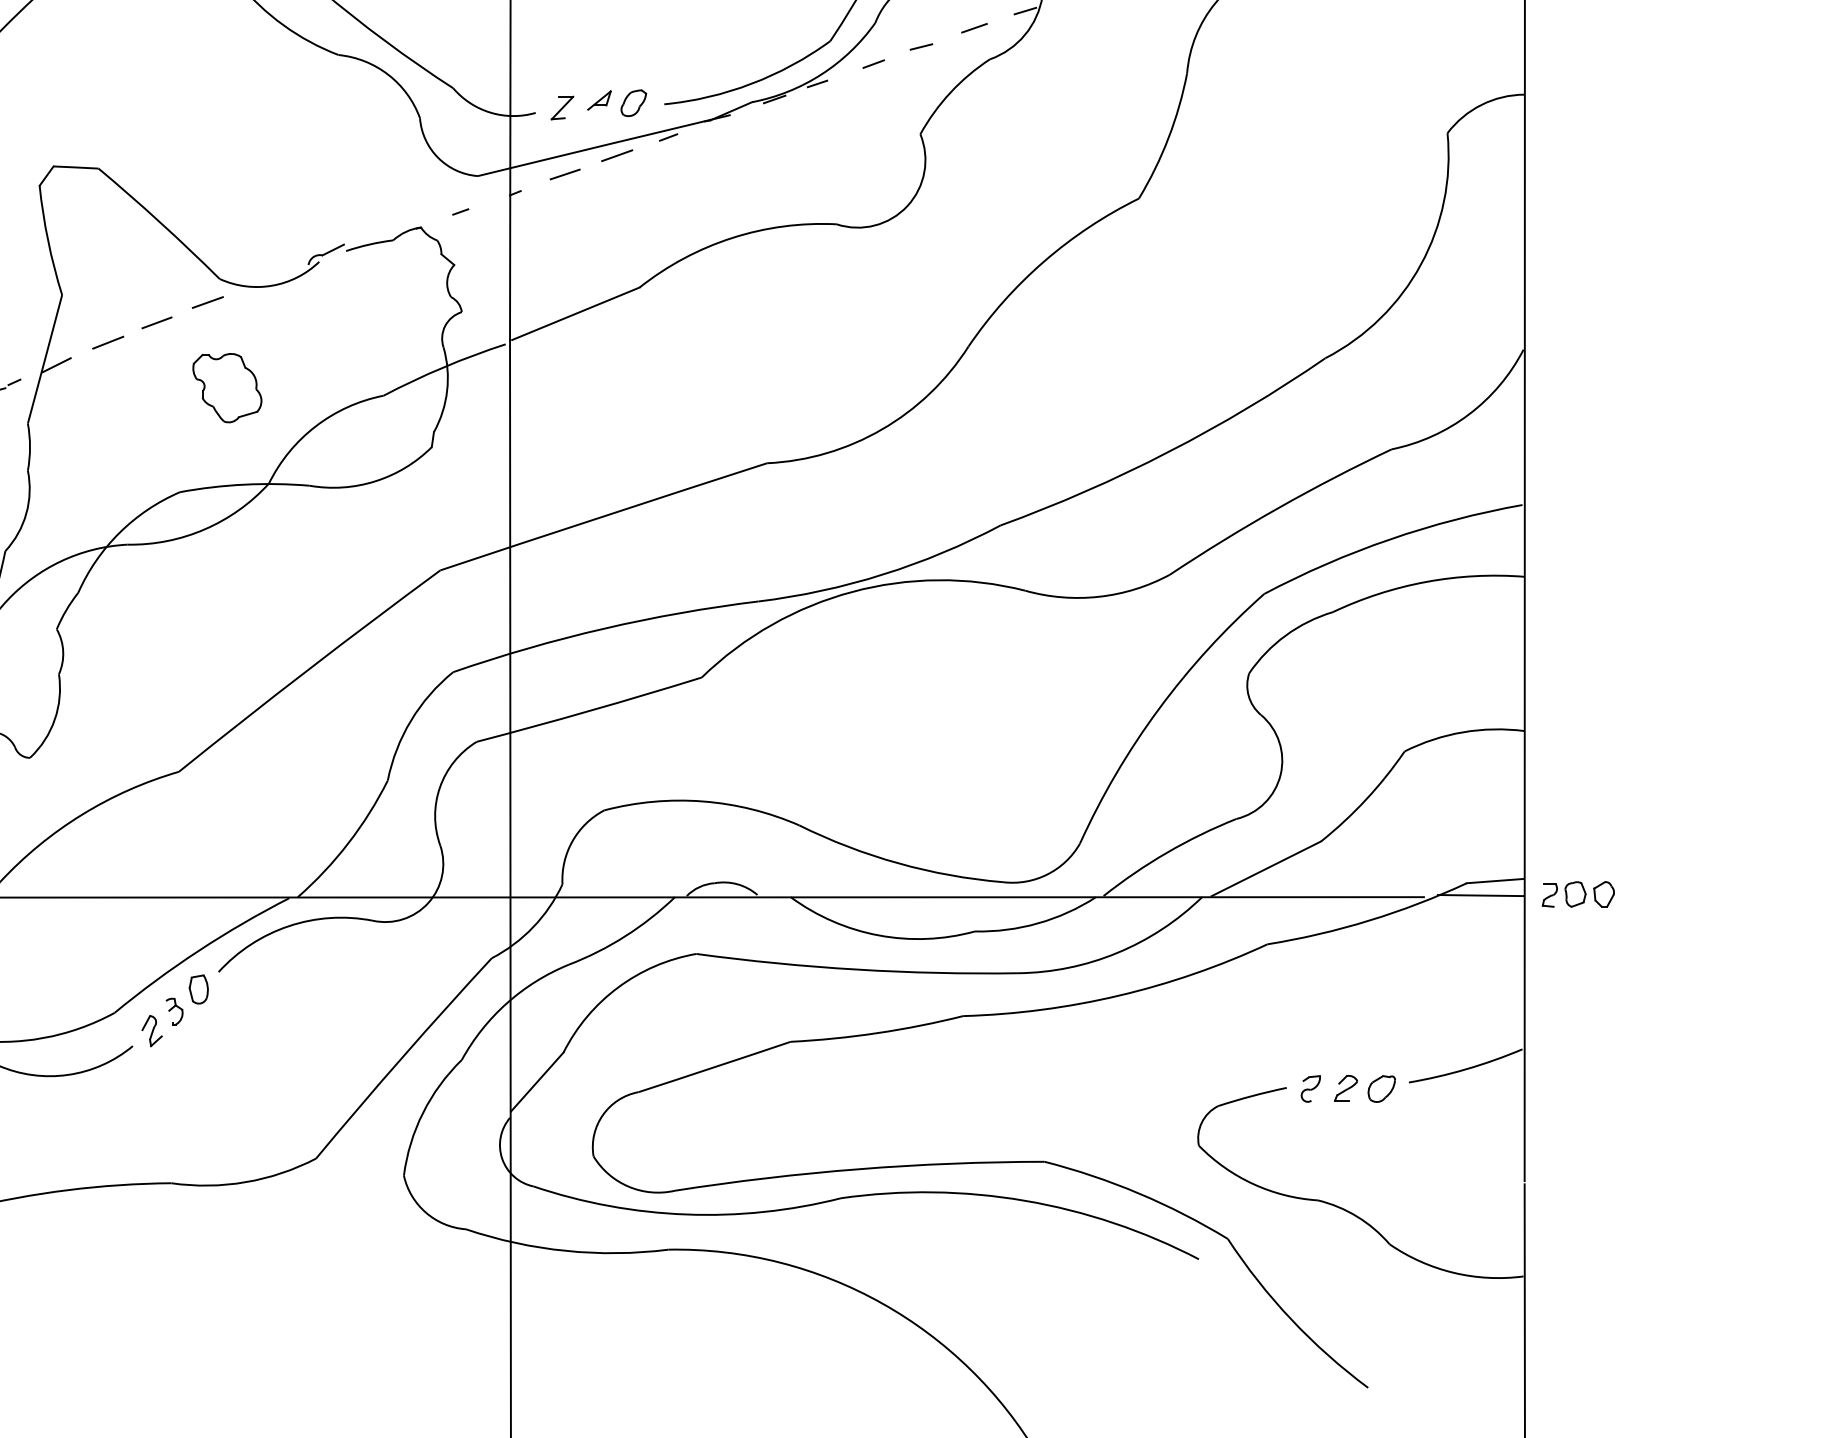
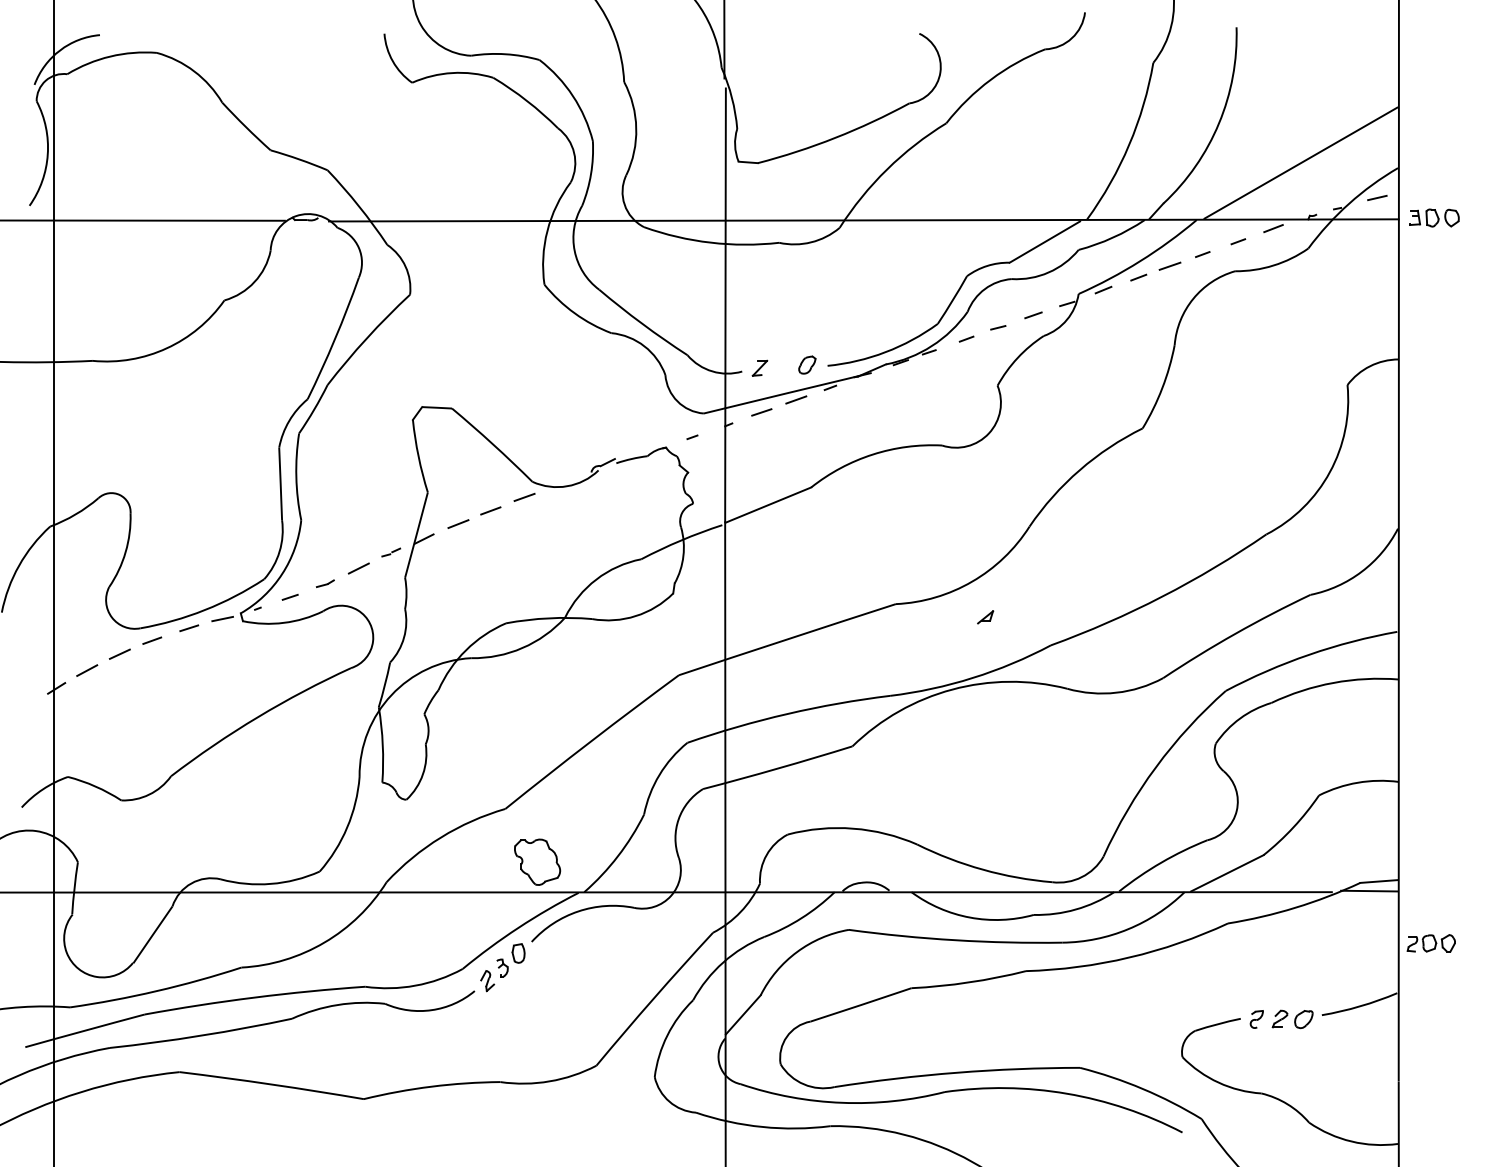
part: (599, 100) -> (985, 617), moved
part: (227, 386) -> (537, 861), moved
part: (1577, 894) -> (1430, 943), moved

